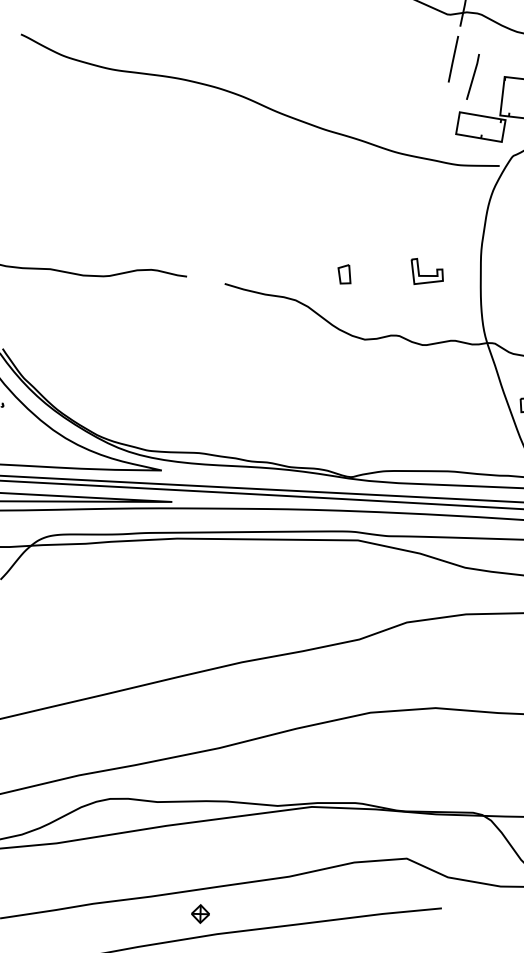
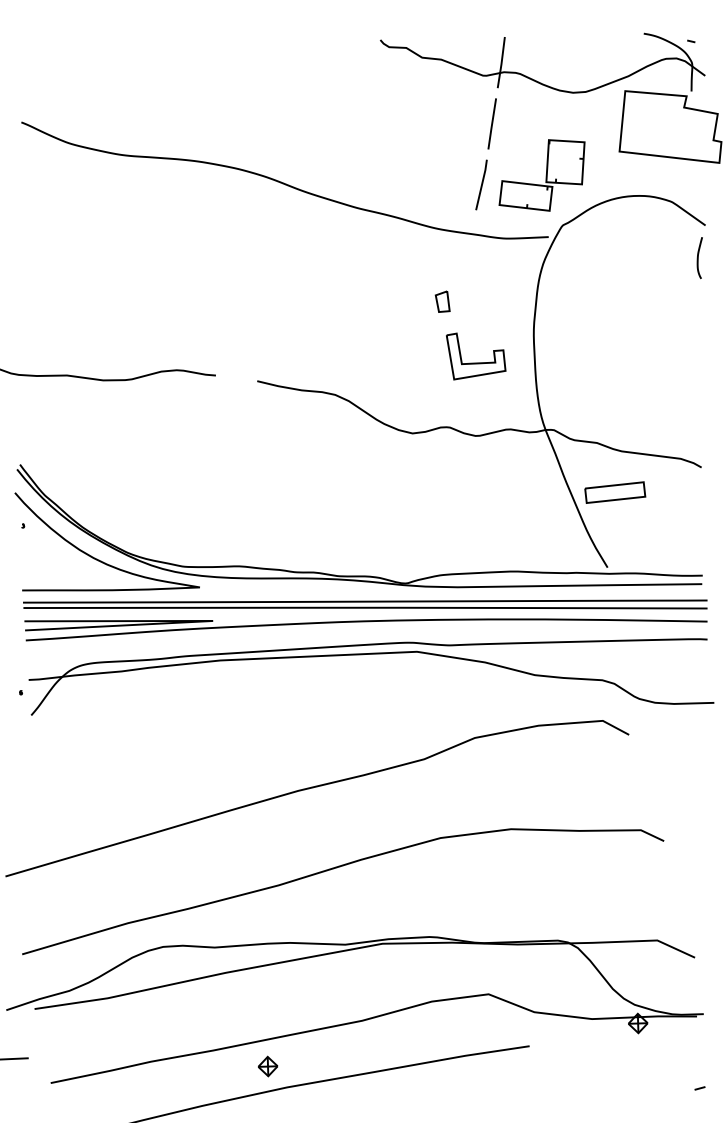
line: (473, 76) -> (481, 184), moved
part: (427, 272) -> (476, 356), size x1.67
part: (344, 274) -> (442, 301), moved

